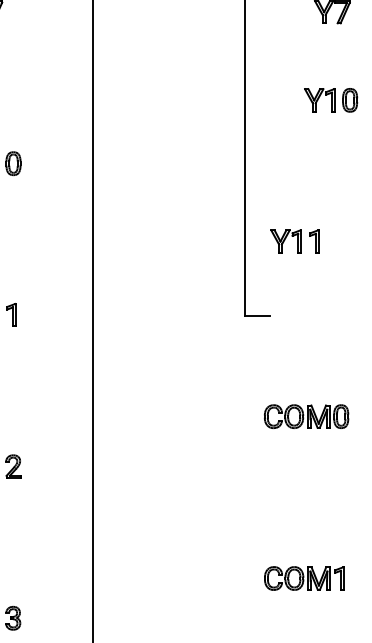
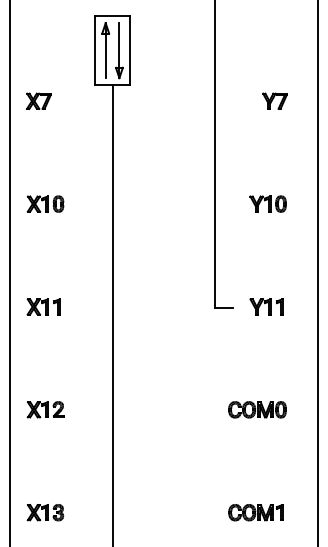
part: (330, 99) -> (267, 203), moved
part: (294, 240) -> (266, 306), moved
part: (306, 416) -> (257, 409), moved
part: (303, 578) -> (255, 512), moved

